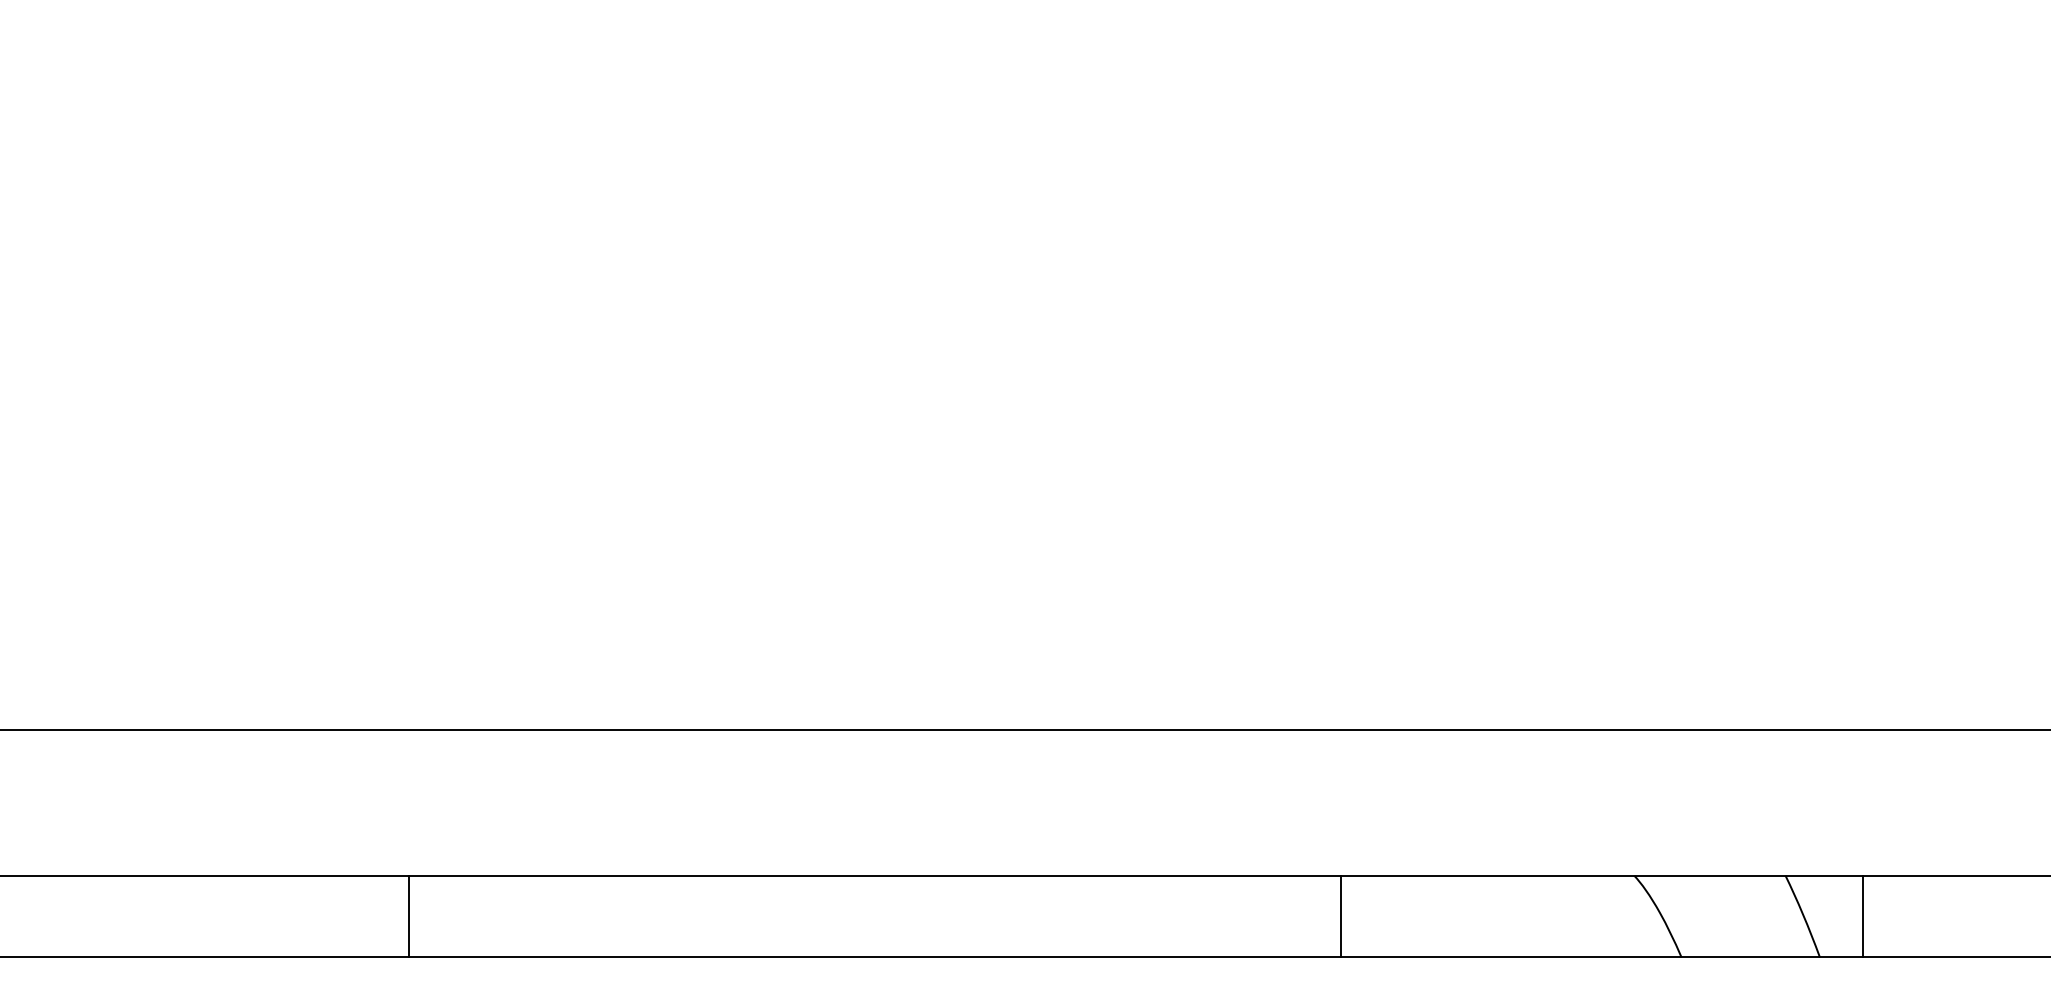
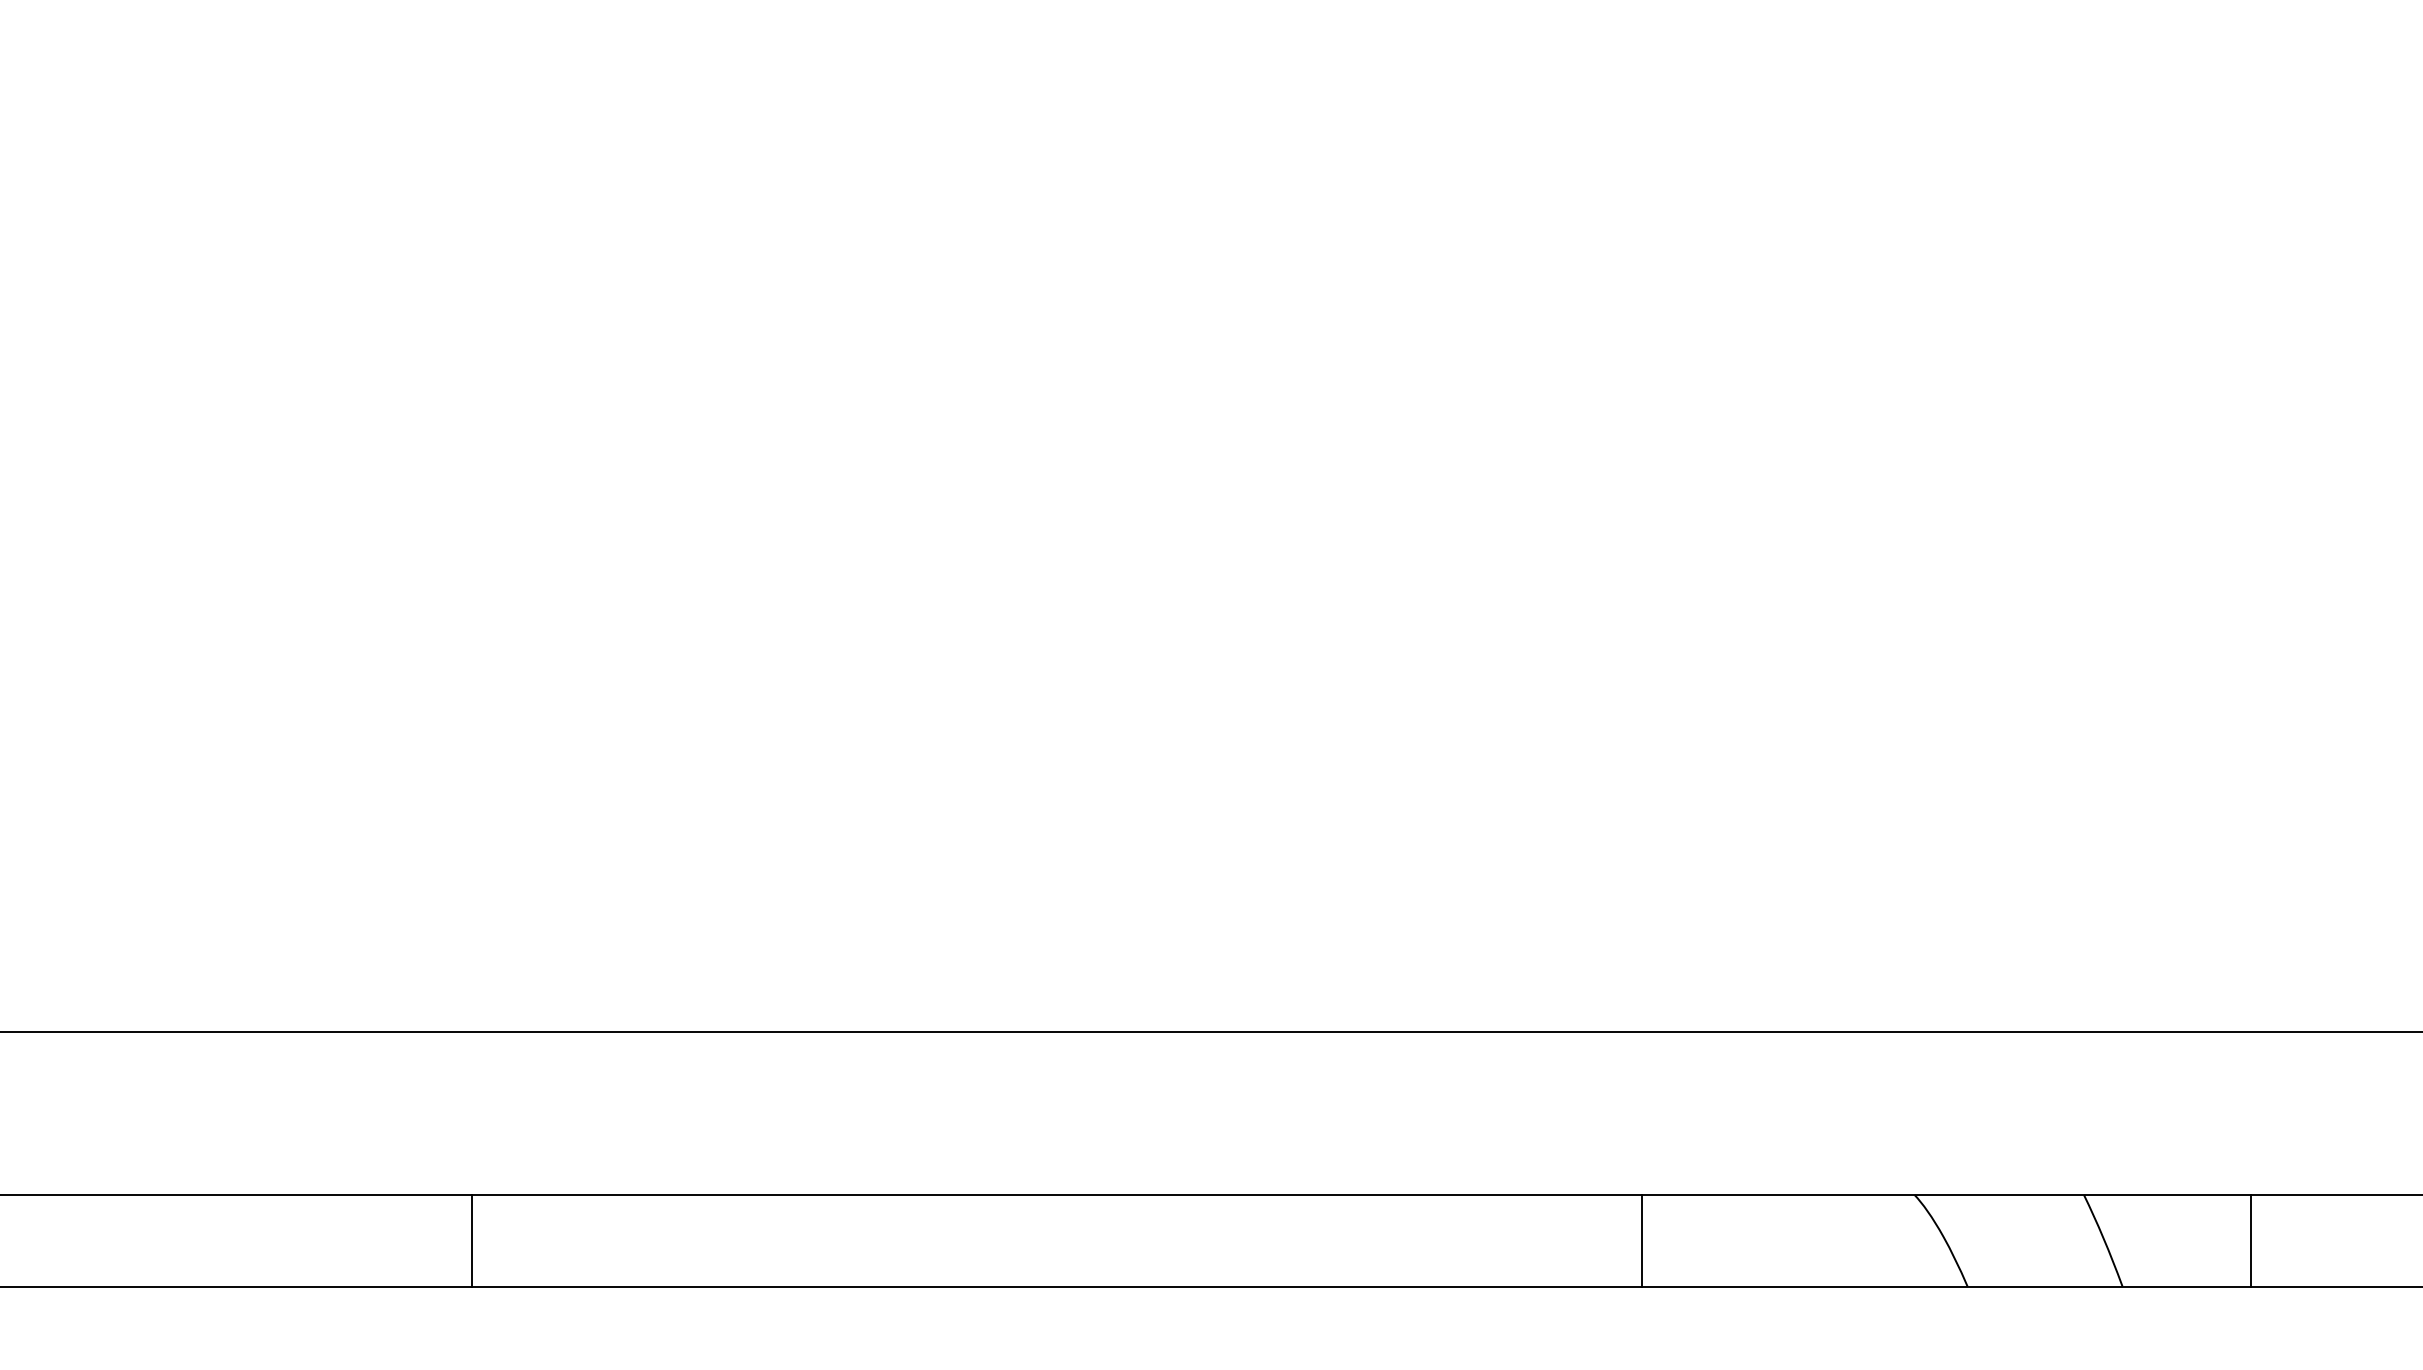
line: (409, 916) -> (472, 1240), moved
line: (1341, 916) -> (1642, 1240), moved
line: (1862, 916) -> (2251, 1240), moved

